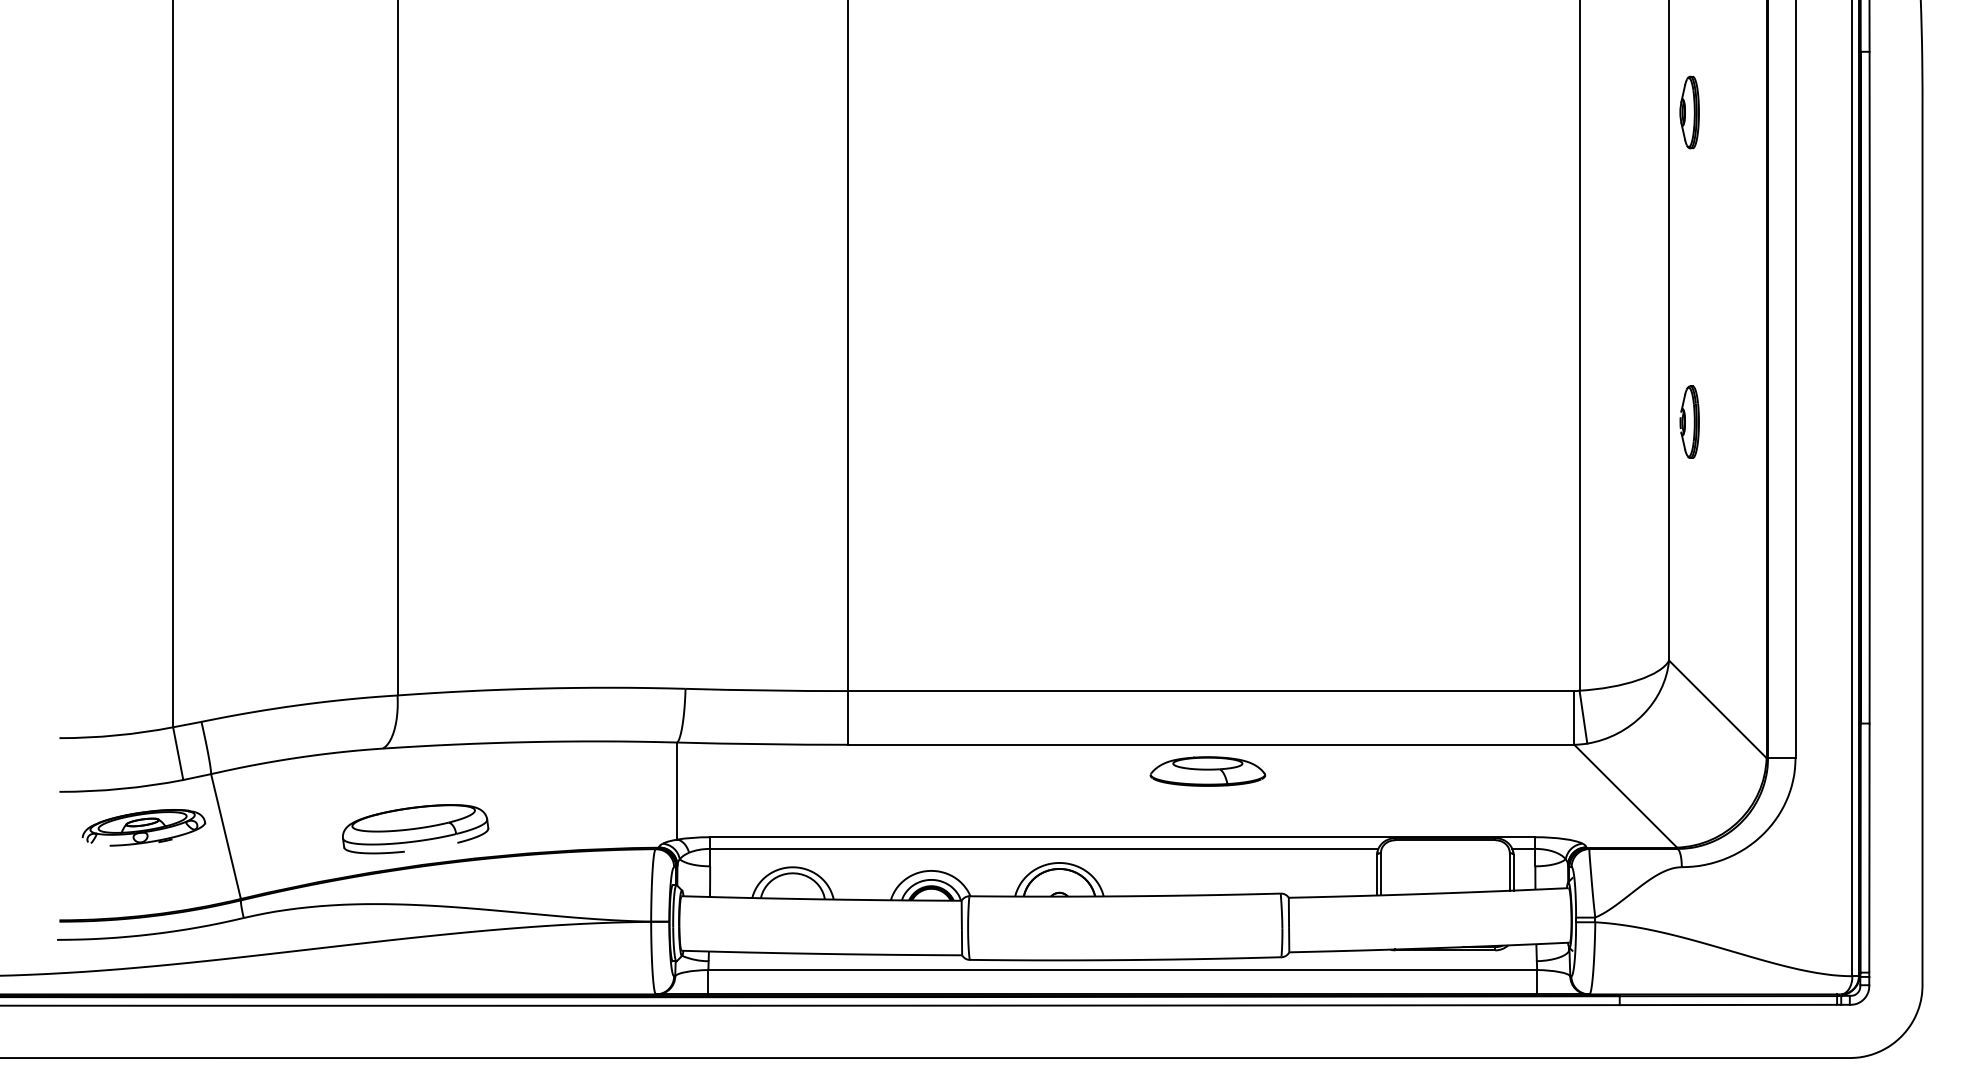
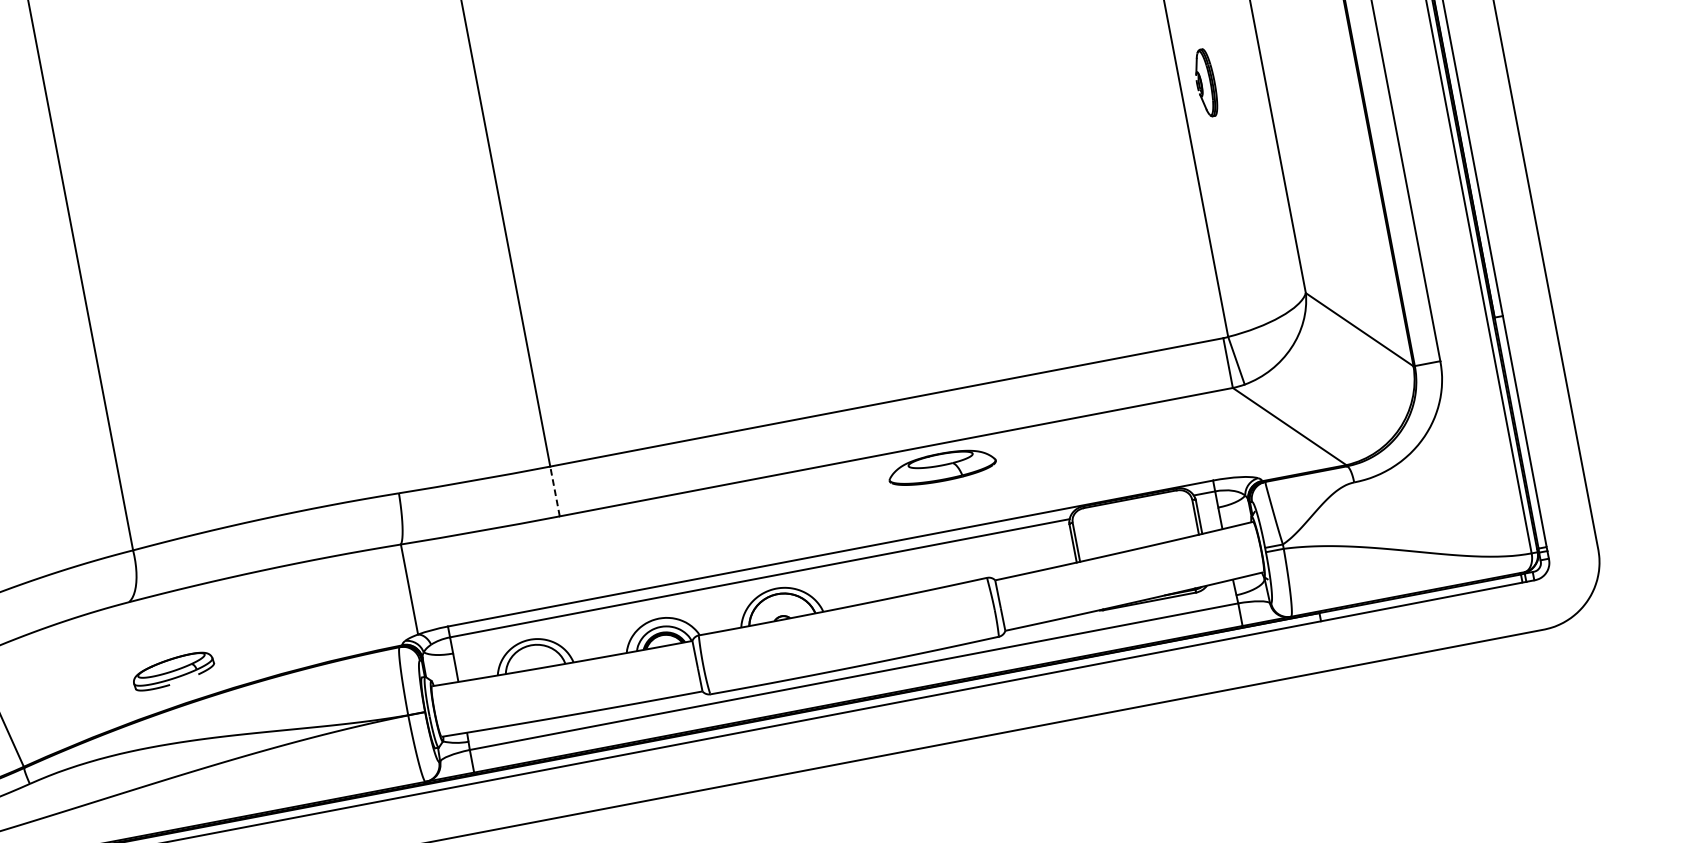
part: (1689, 421) -> (1205, 82), moved
line: (848, 717) -> (555, 491), solid -> dashed
part: (1207, 771) -> (941, 467), moved
part: (415, 829) -> (173, 671), size x0.6

